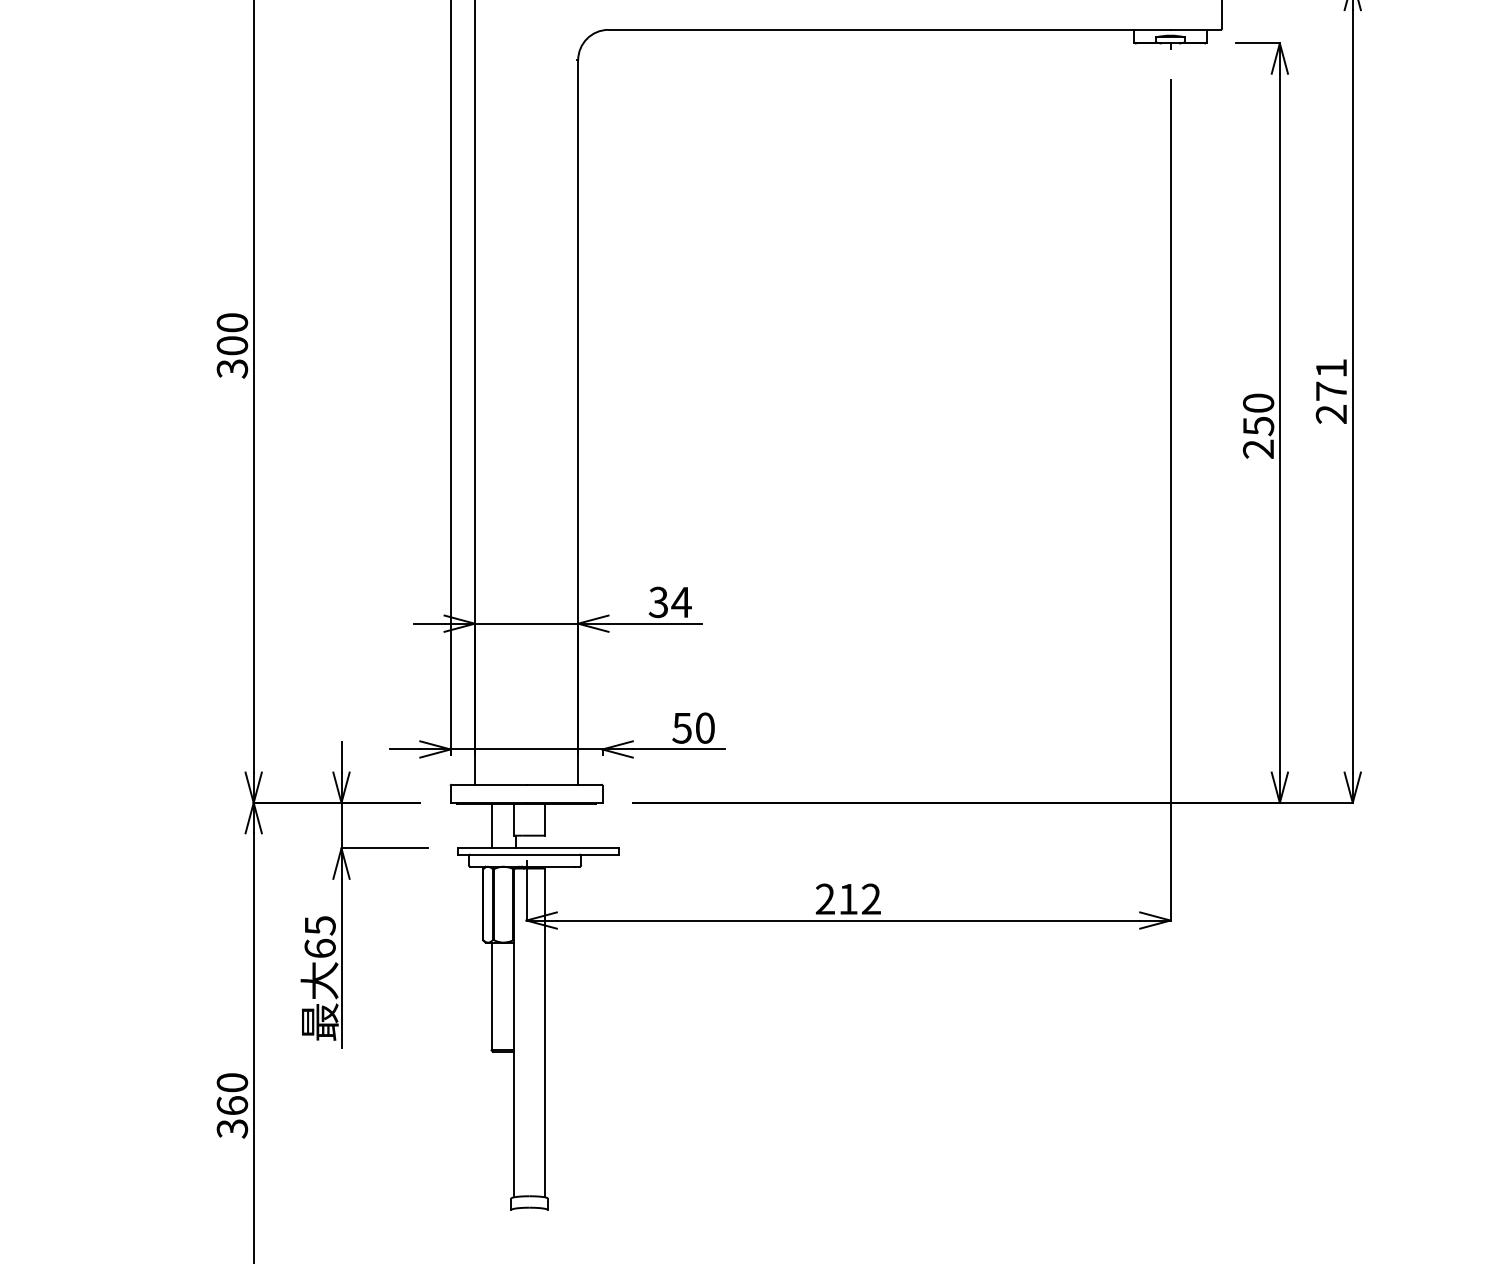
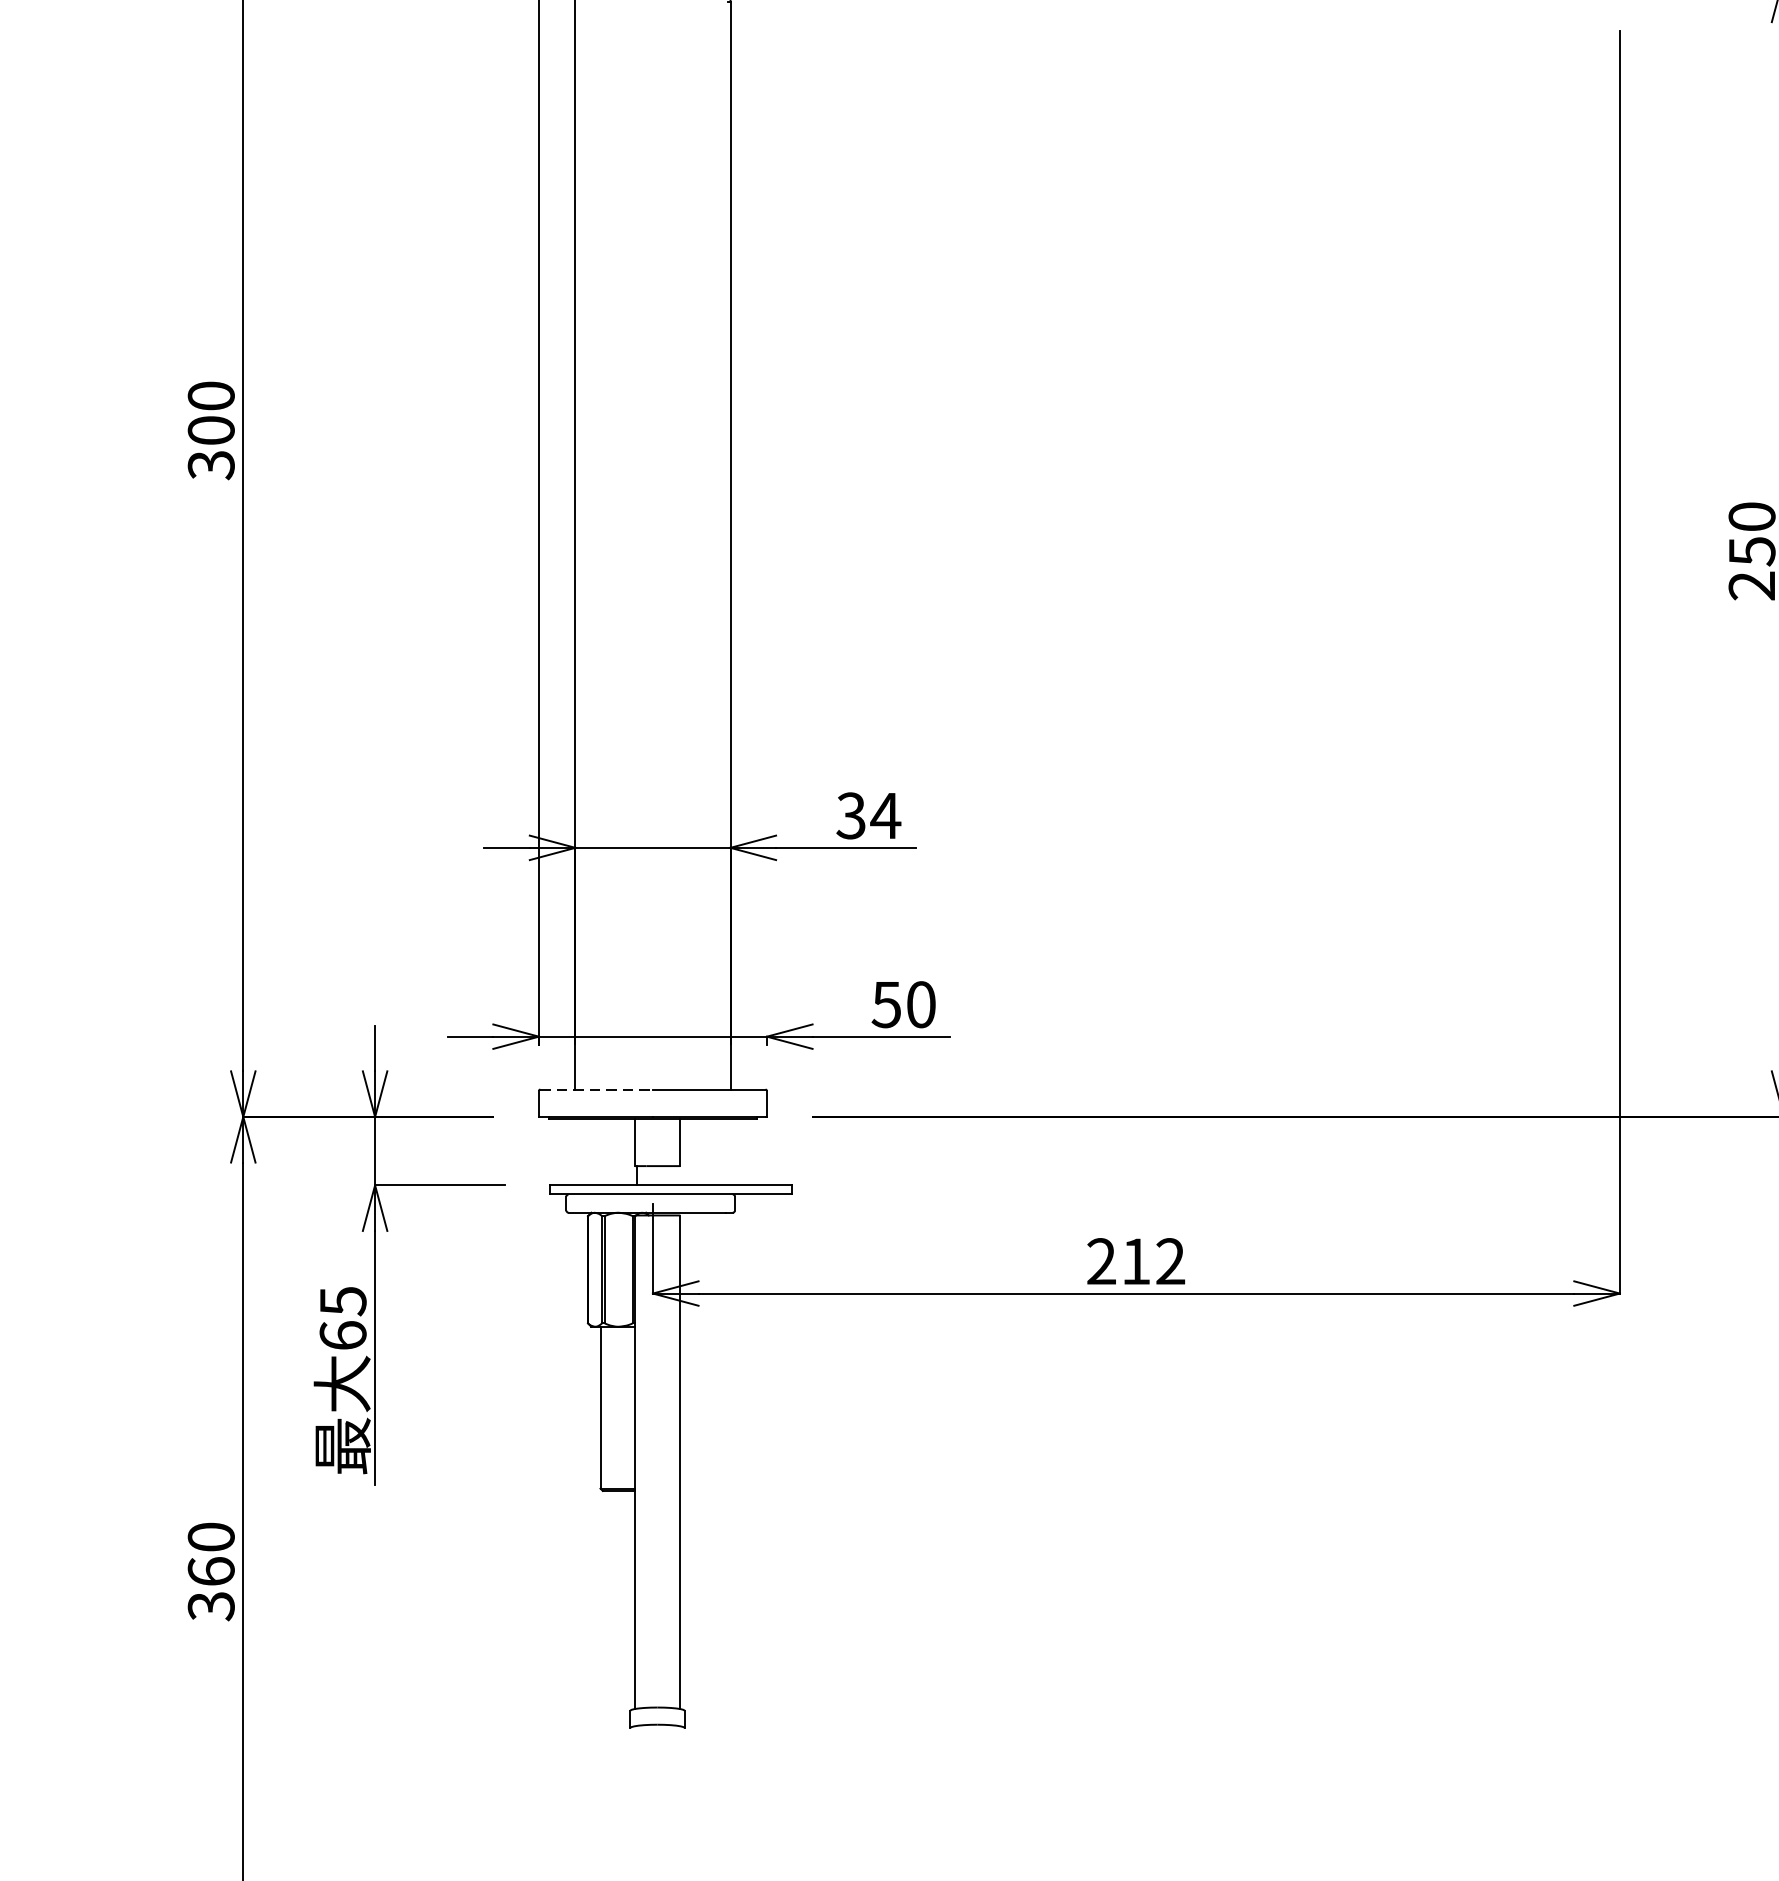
line: (489, 784) -> (597, 1089), solid -> dashed
line: (491, 826) -> (600, 1152), removed

